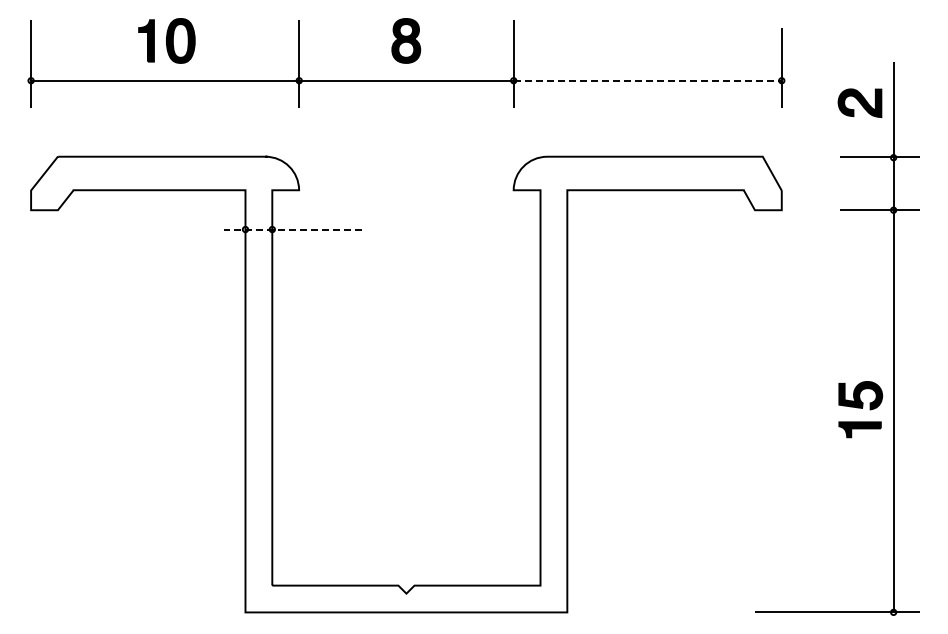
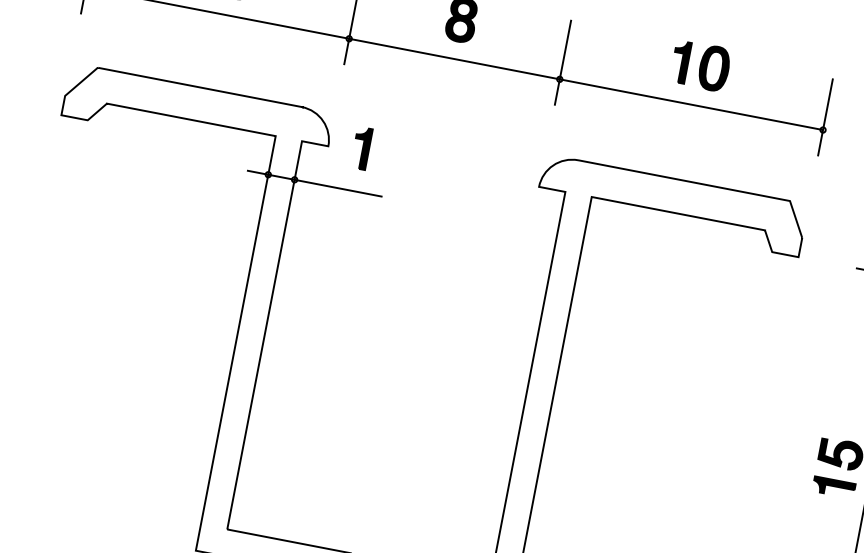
part: (649, 40) -> (700, 65), added
line: (648, 80) -> (692, 104), dashed -> solid
part: (331, 185) -> (361, 147), added
line: (292, 229) -> (314, 183), dashed -> solid

